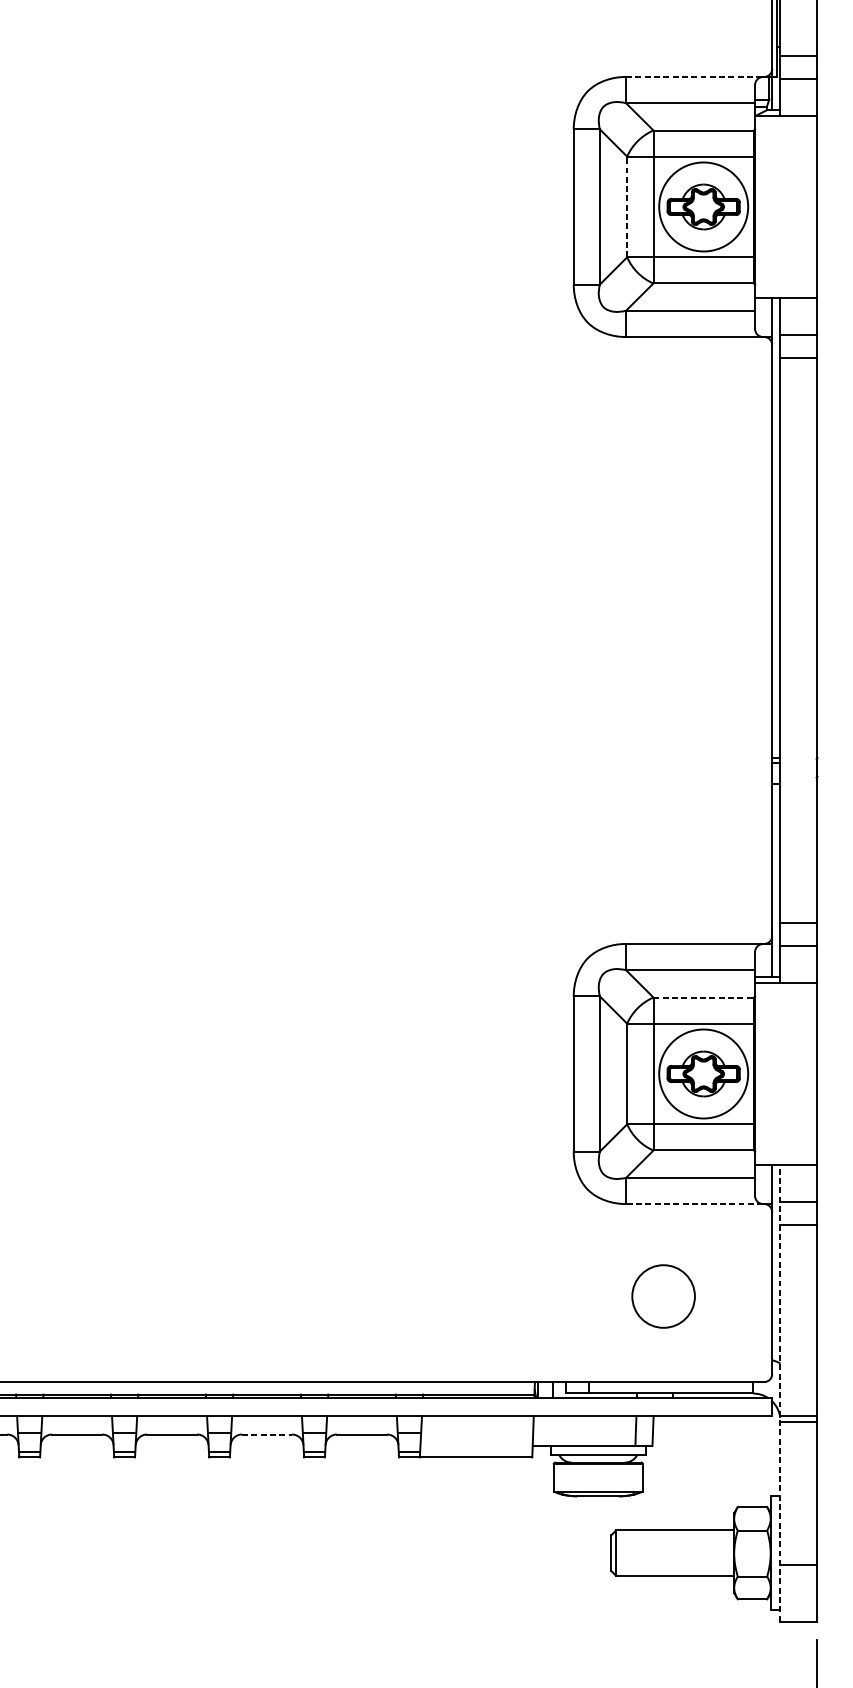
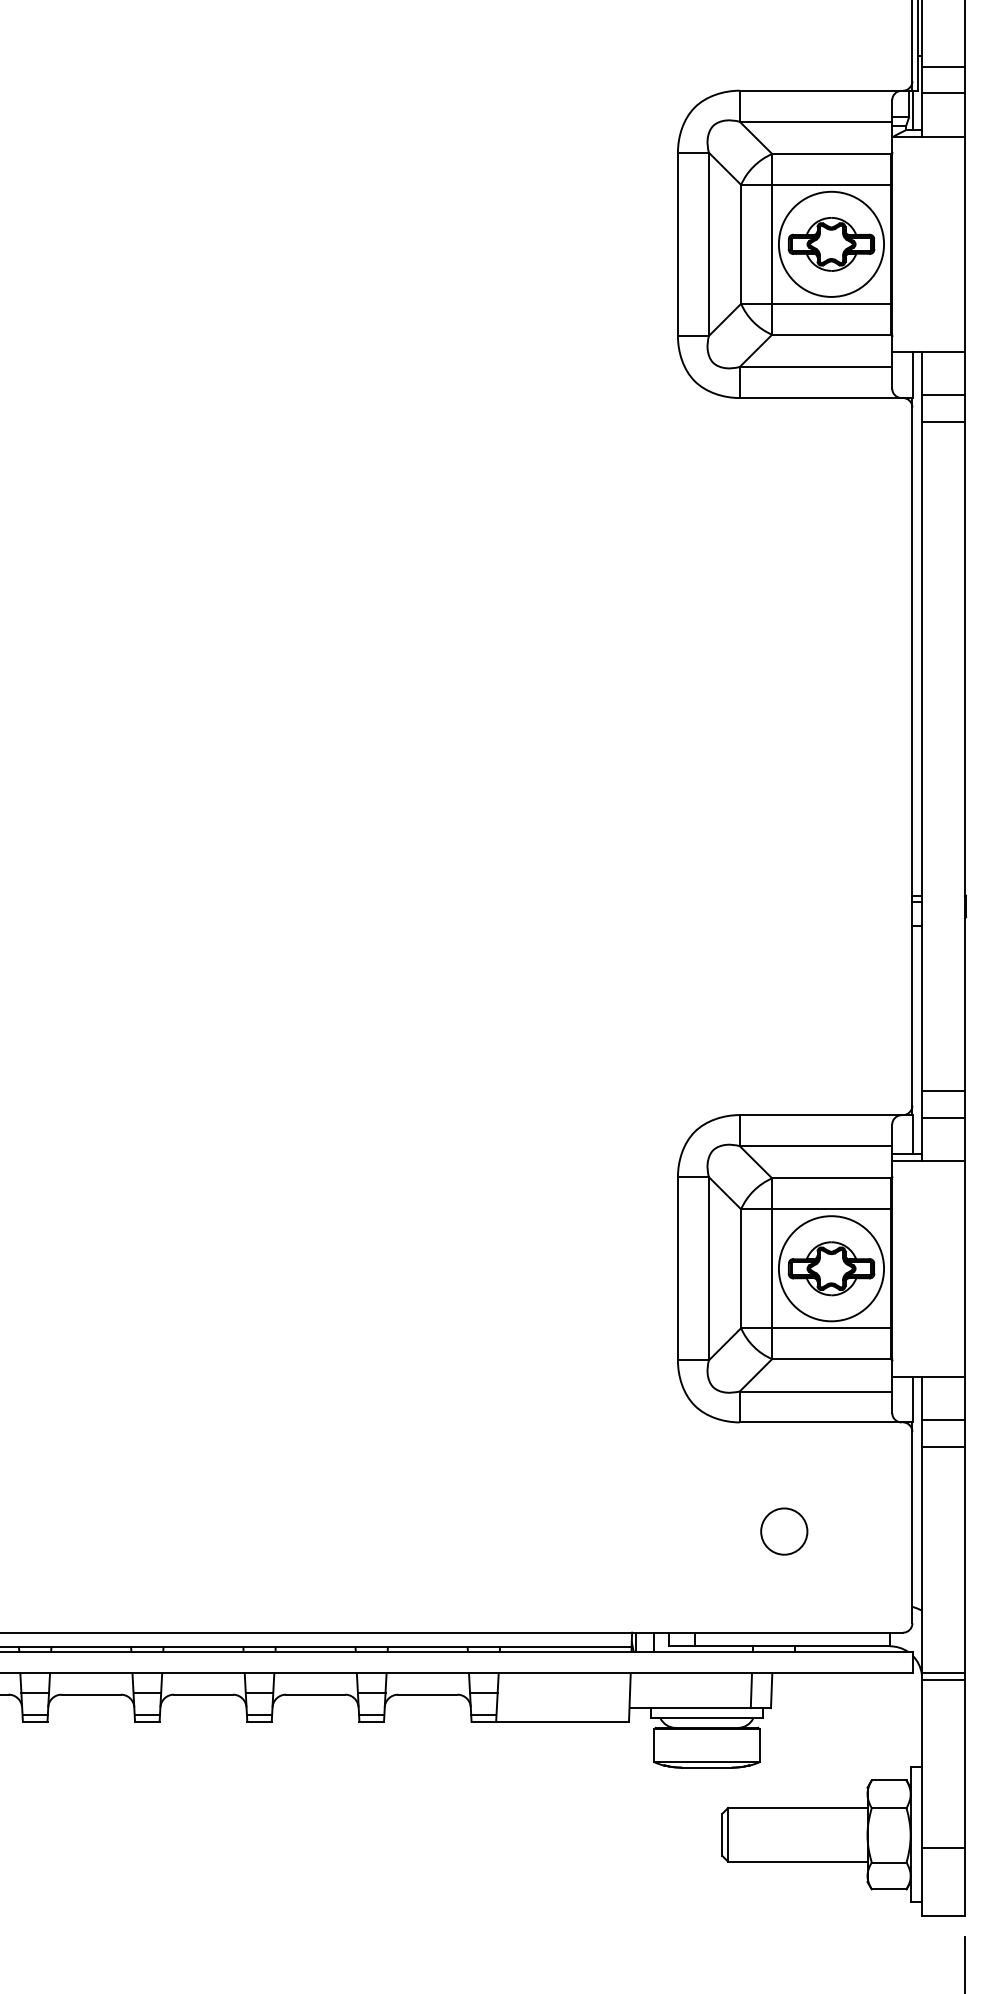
line: (694, 76) -> (820, 90), dashed -> solid
line: (627, 206) -> (741, 243), dashed -> solid
line: (704, 997) -> (832, 1178), dashed -> solid
line: (694, 1204) -> (820, 1422), dashed -> solid
circle: (663, 1296) -> (784, 1531), size x0.62
line: (780, 1393) -> (922, 1646), dashed -> solid
line: (266, 1434) -> (315, 1694), dashed -> solid

